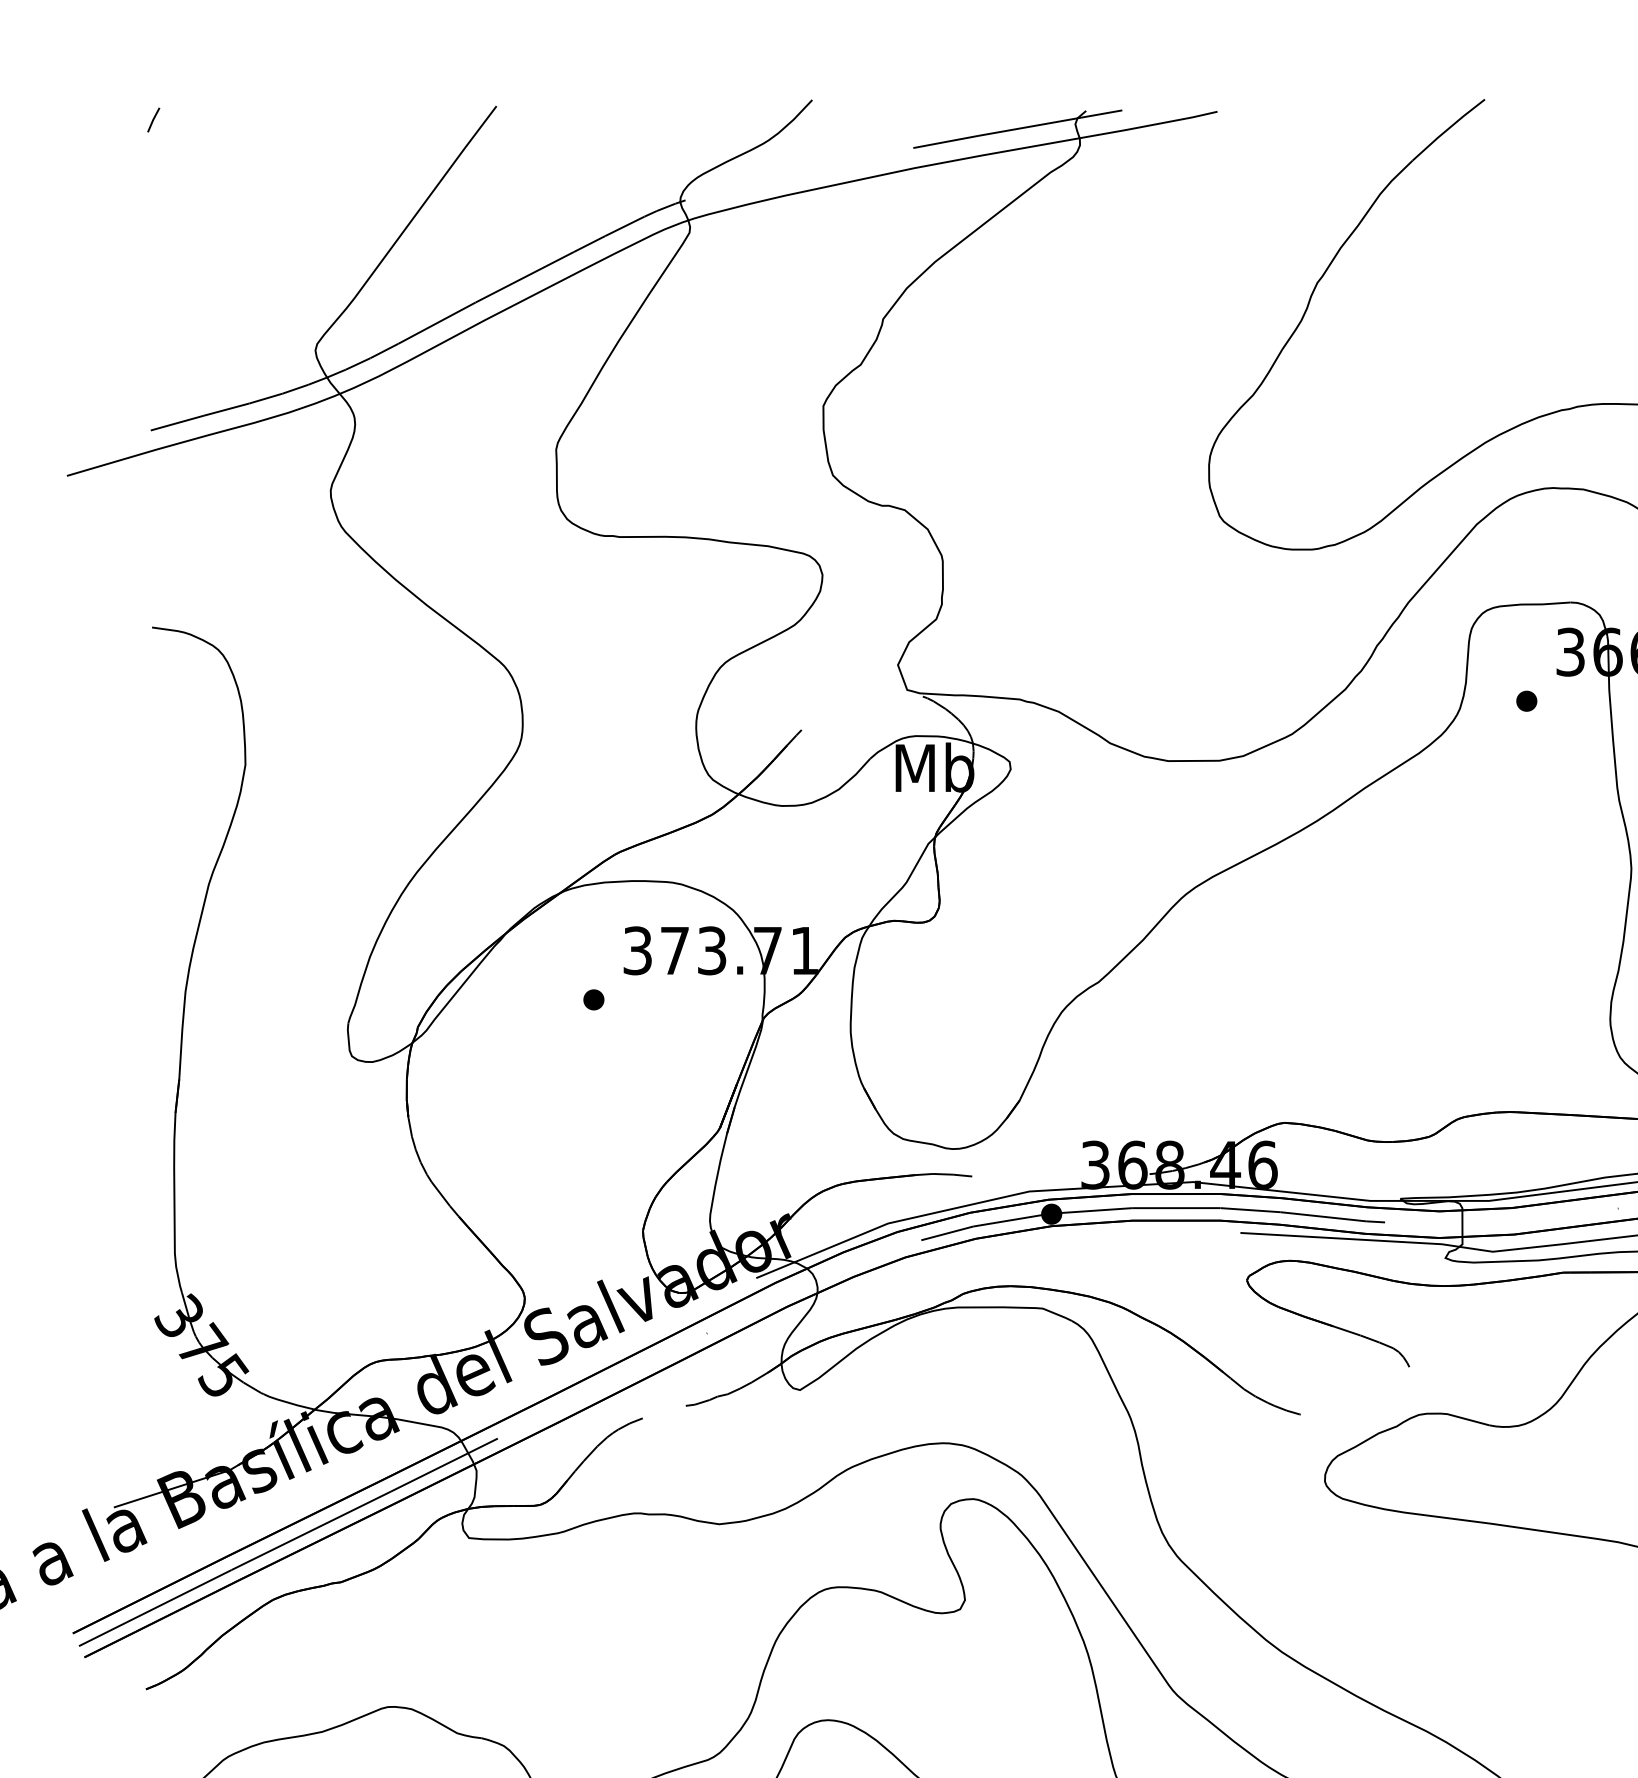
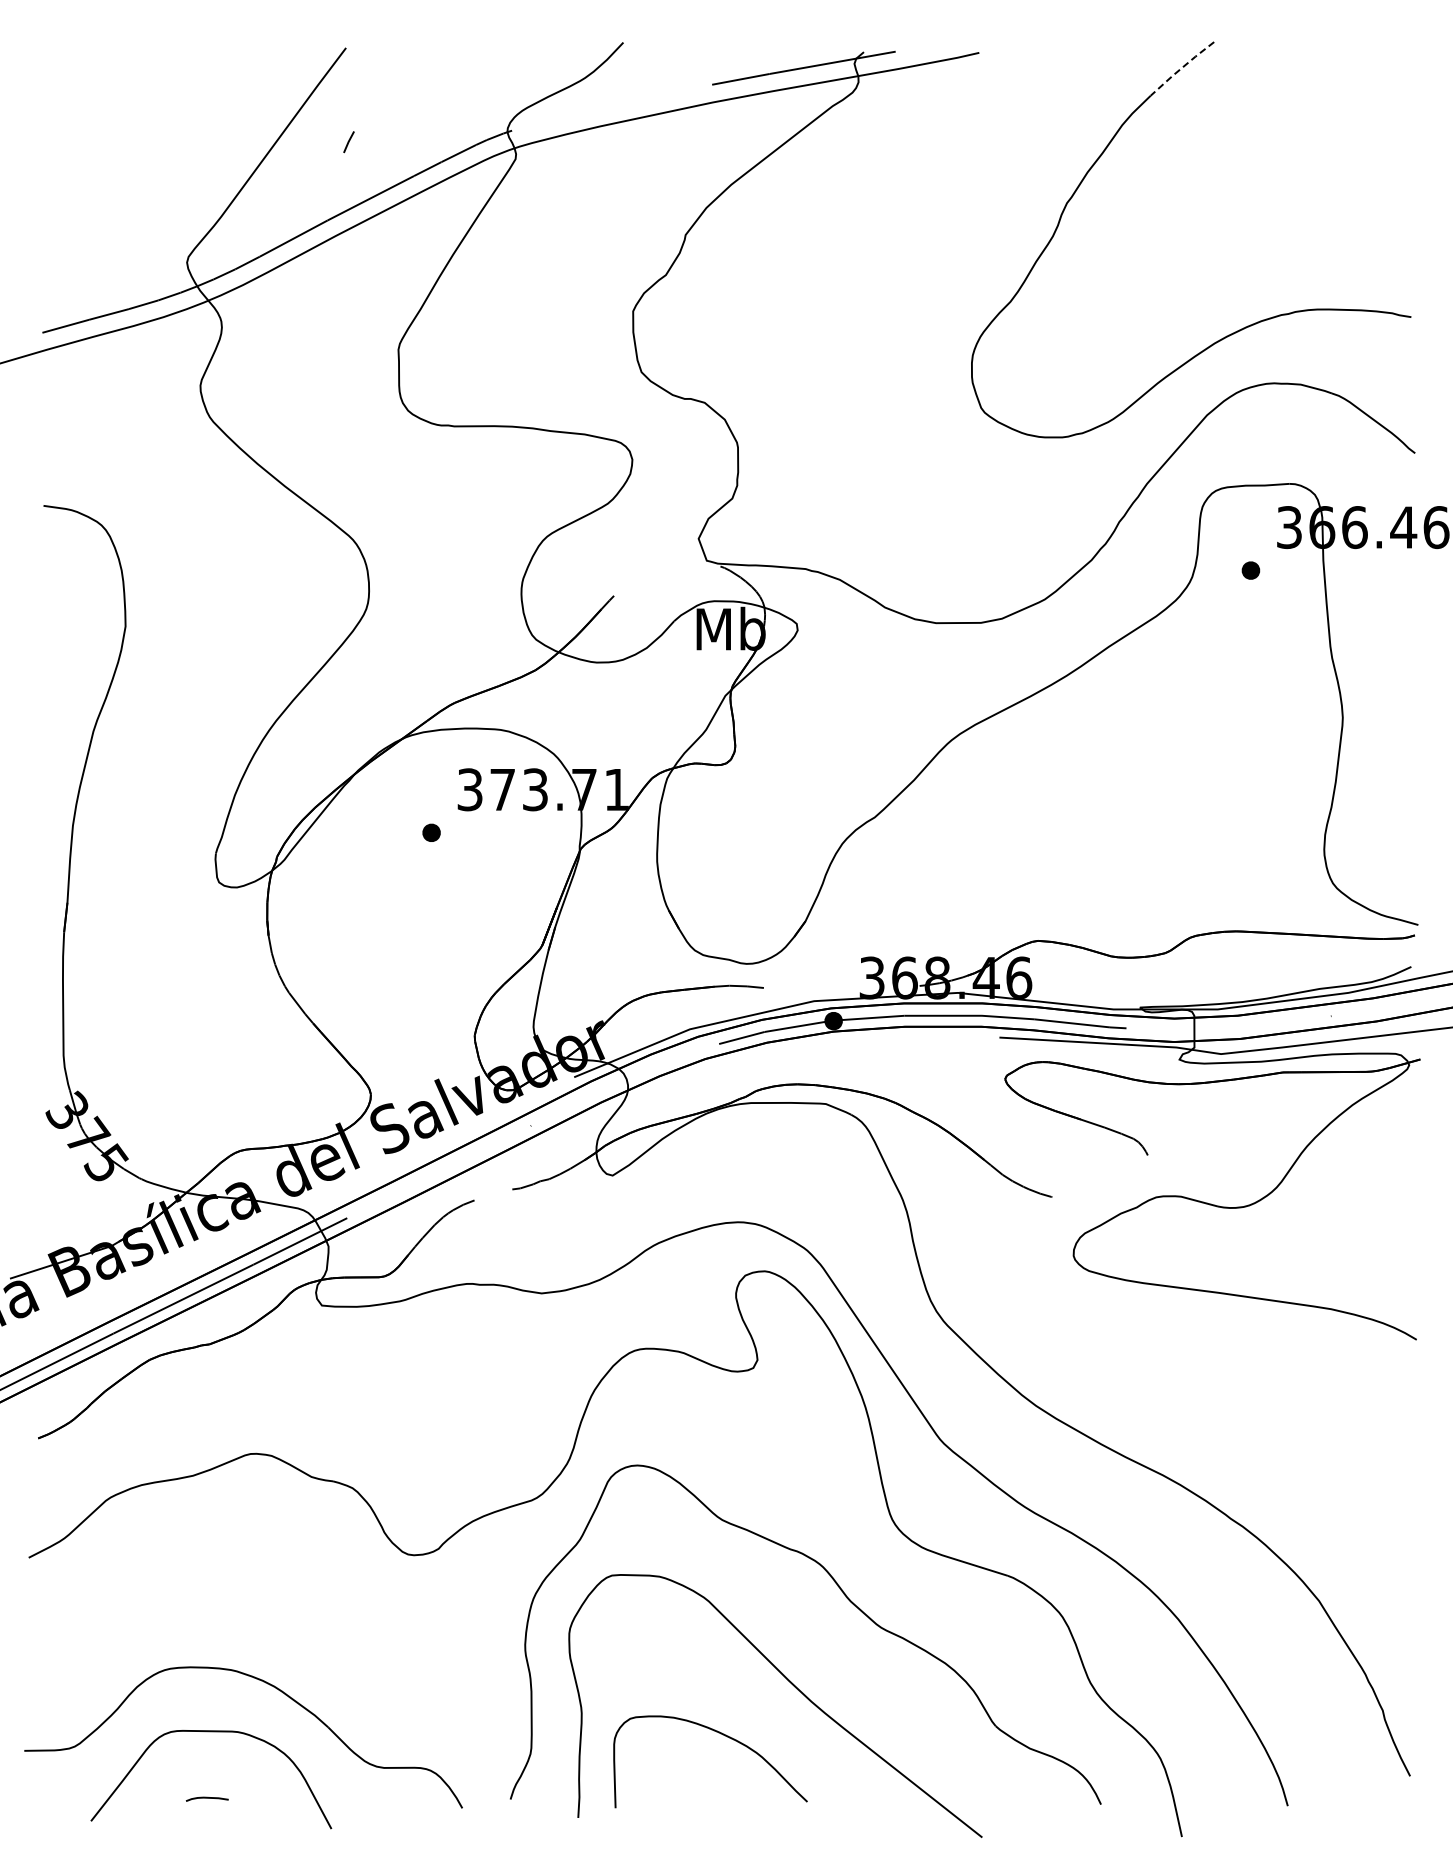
line: (153, 120) -> (348, 142), moved
line: (1447, 129) -> (1181, 68), solid -> dashed

